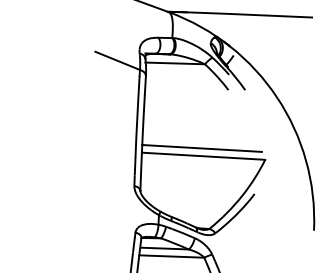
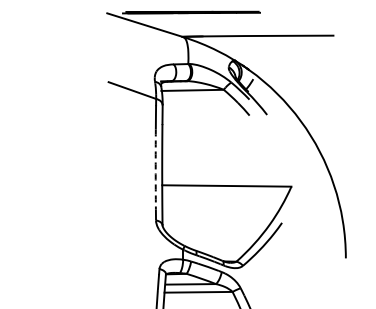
arc: (136, 137) -> (155, 169), solid -> dashed
line: (201, 148) -> (224, 177), removed

